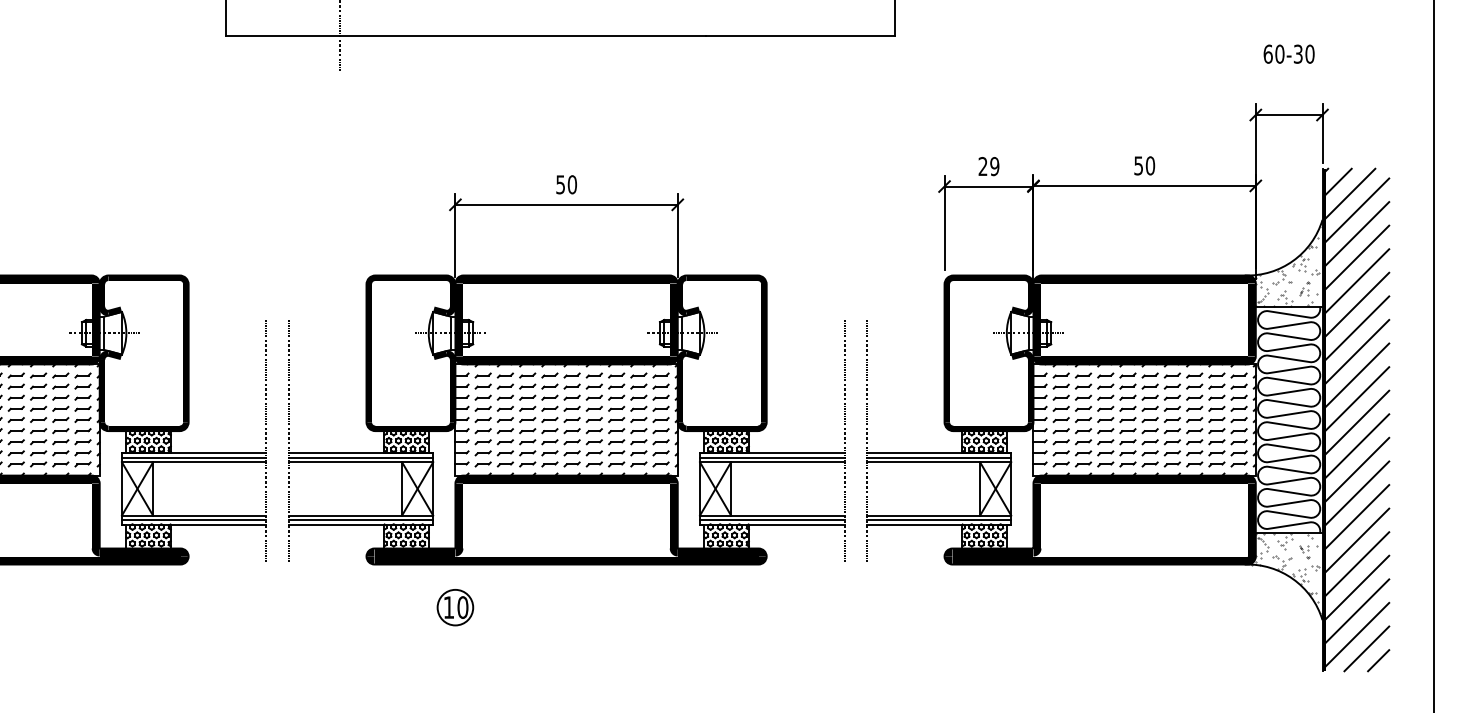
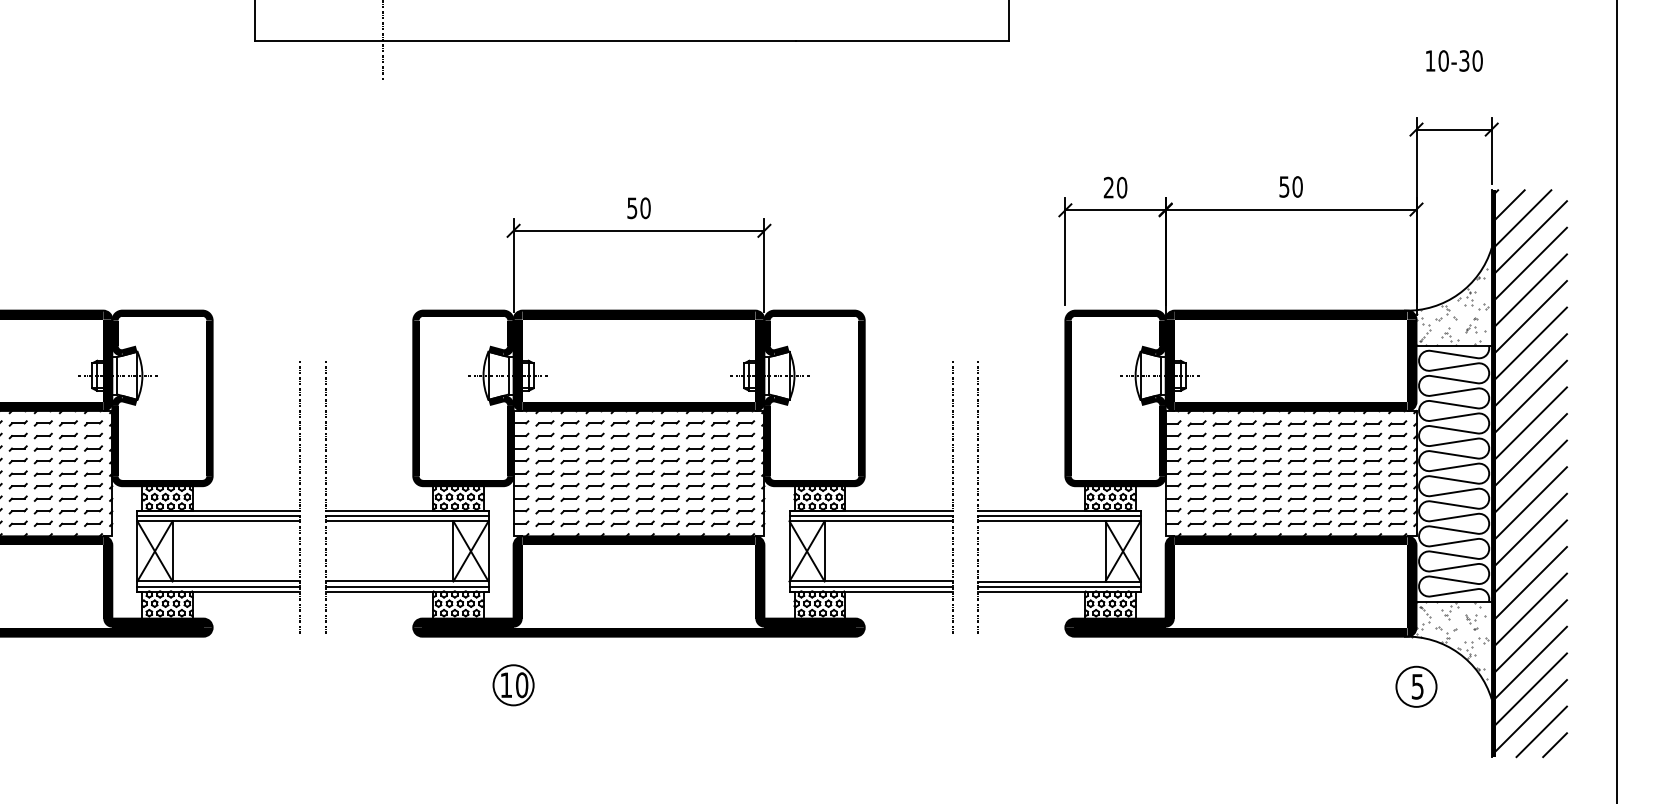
text: (1267, 53) -> (1429, 60), 60-30 -> 10-30
text: (994, 166) -> (1121, 187), 29 -> 20
part: (1255, 608) -> (1416, 686), added

